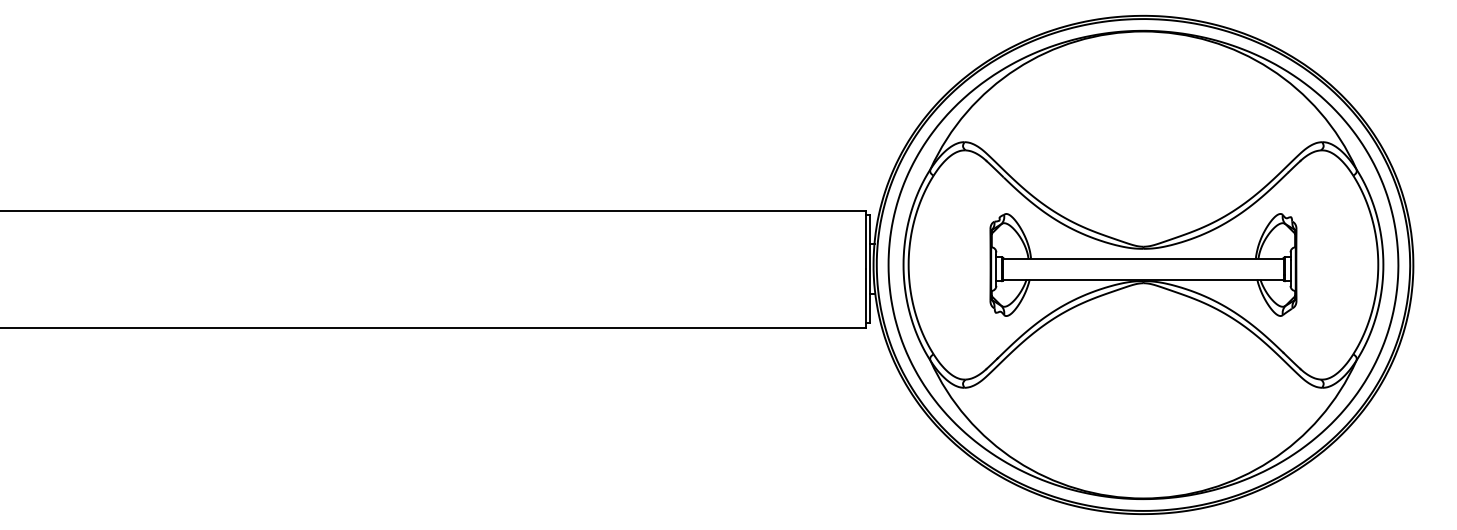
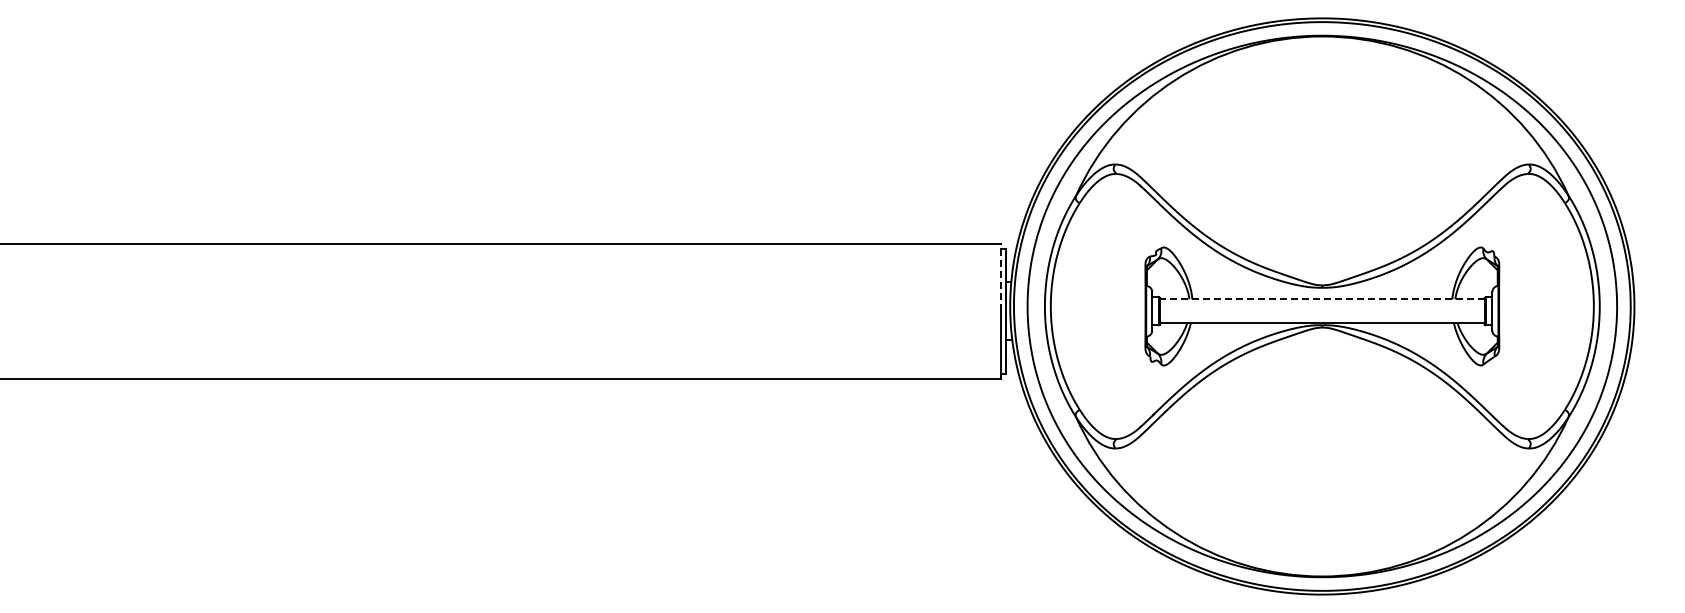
line: (865, 239) -> (1000, 277), solid -> dashed
line: (1142, 258) -> (1321, 299), solid -> dashed

